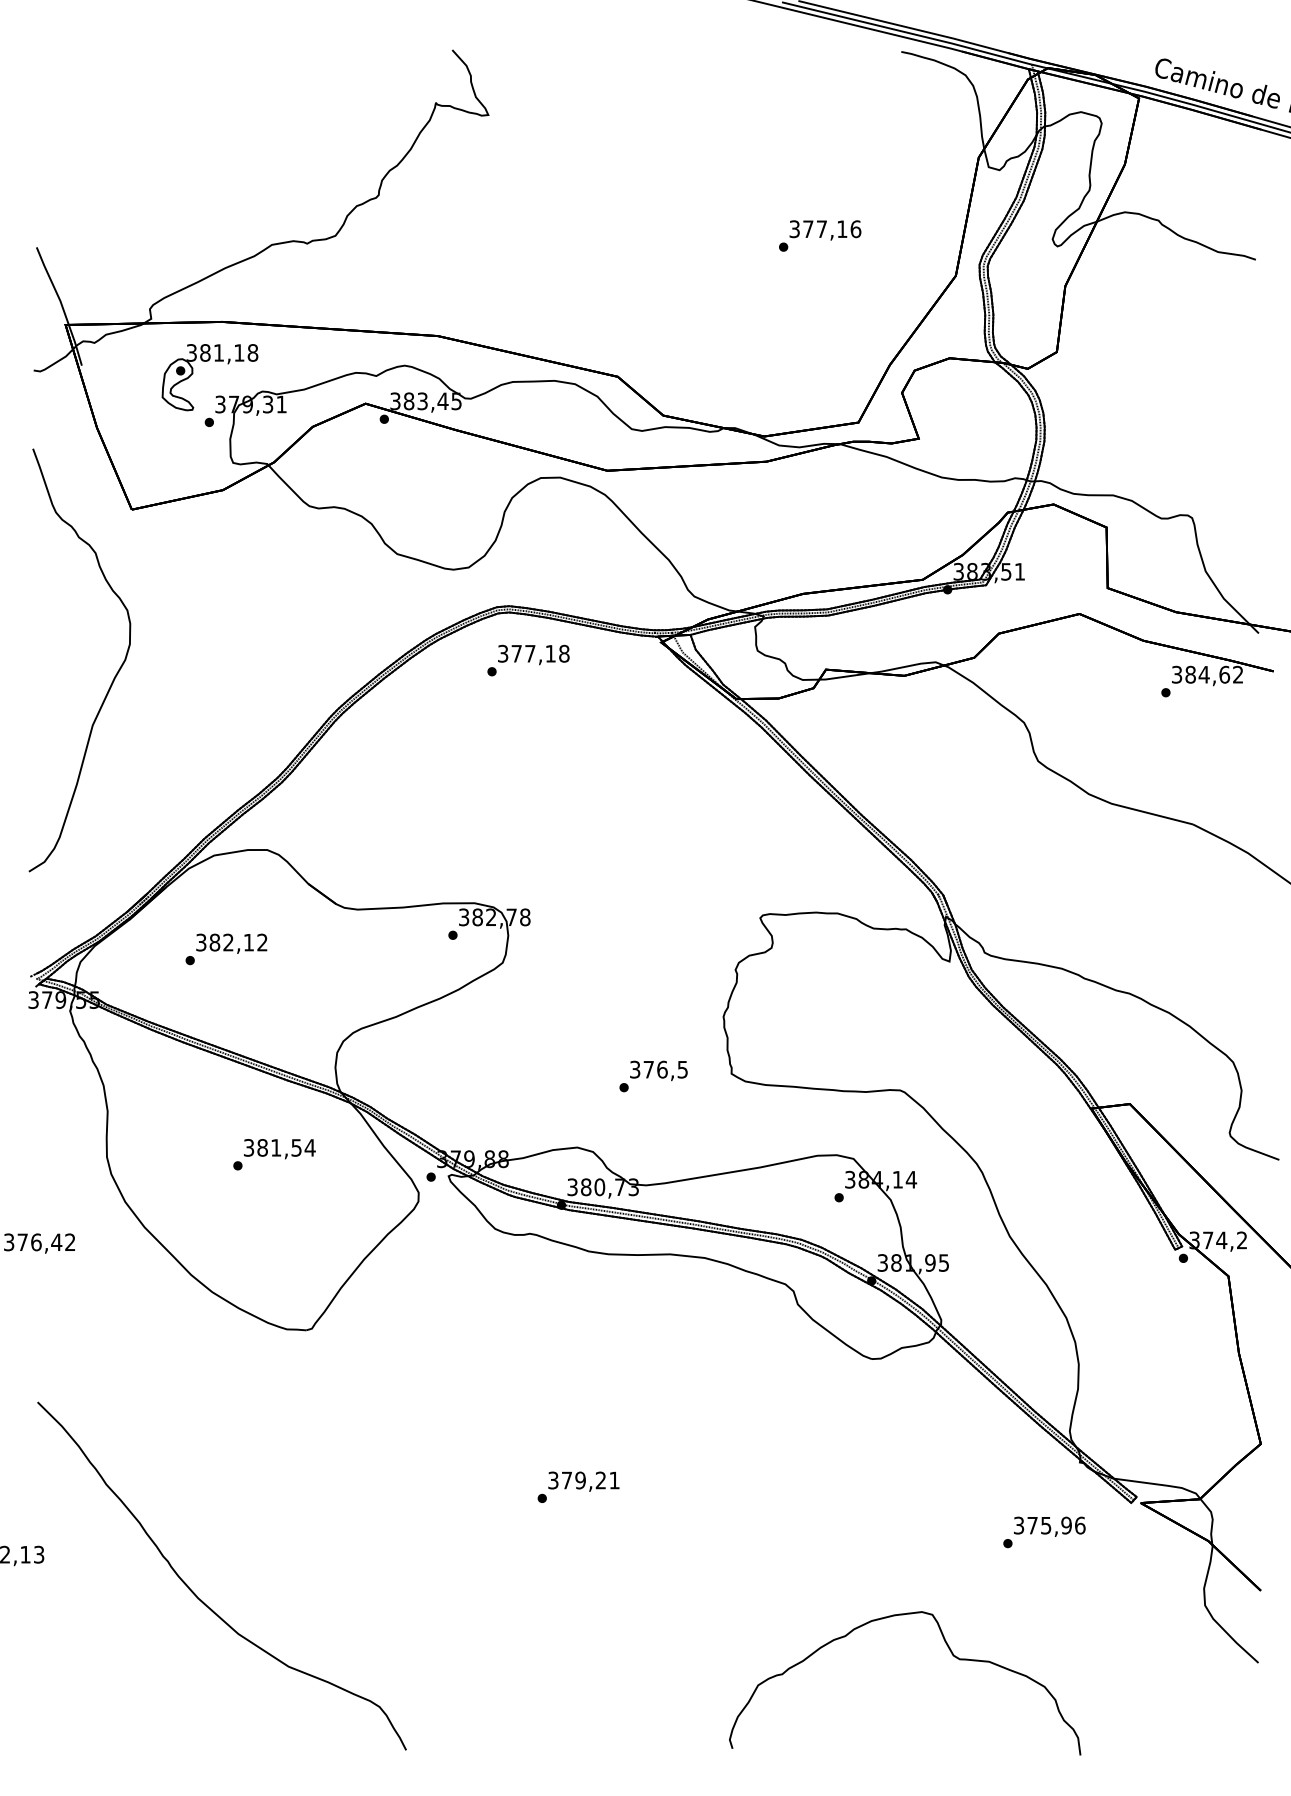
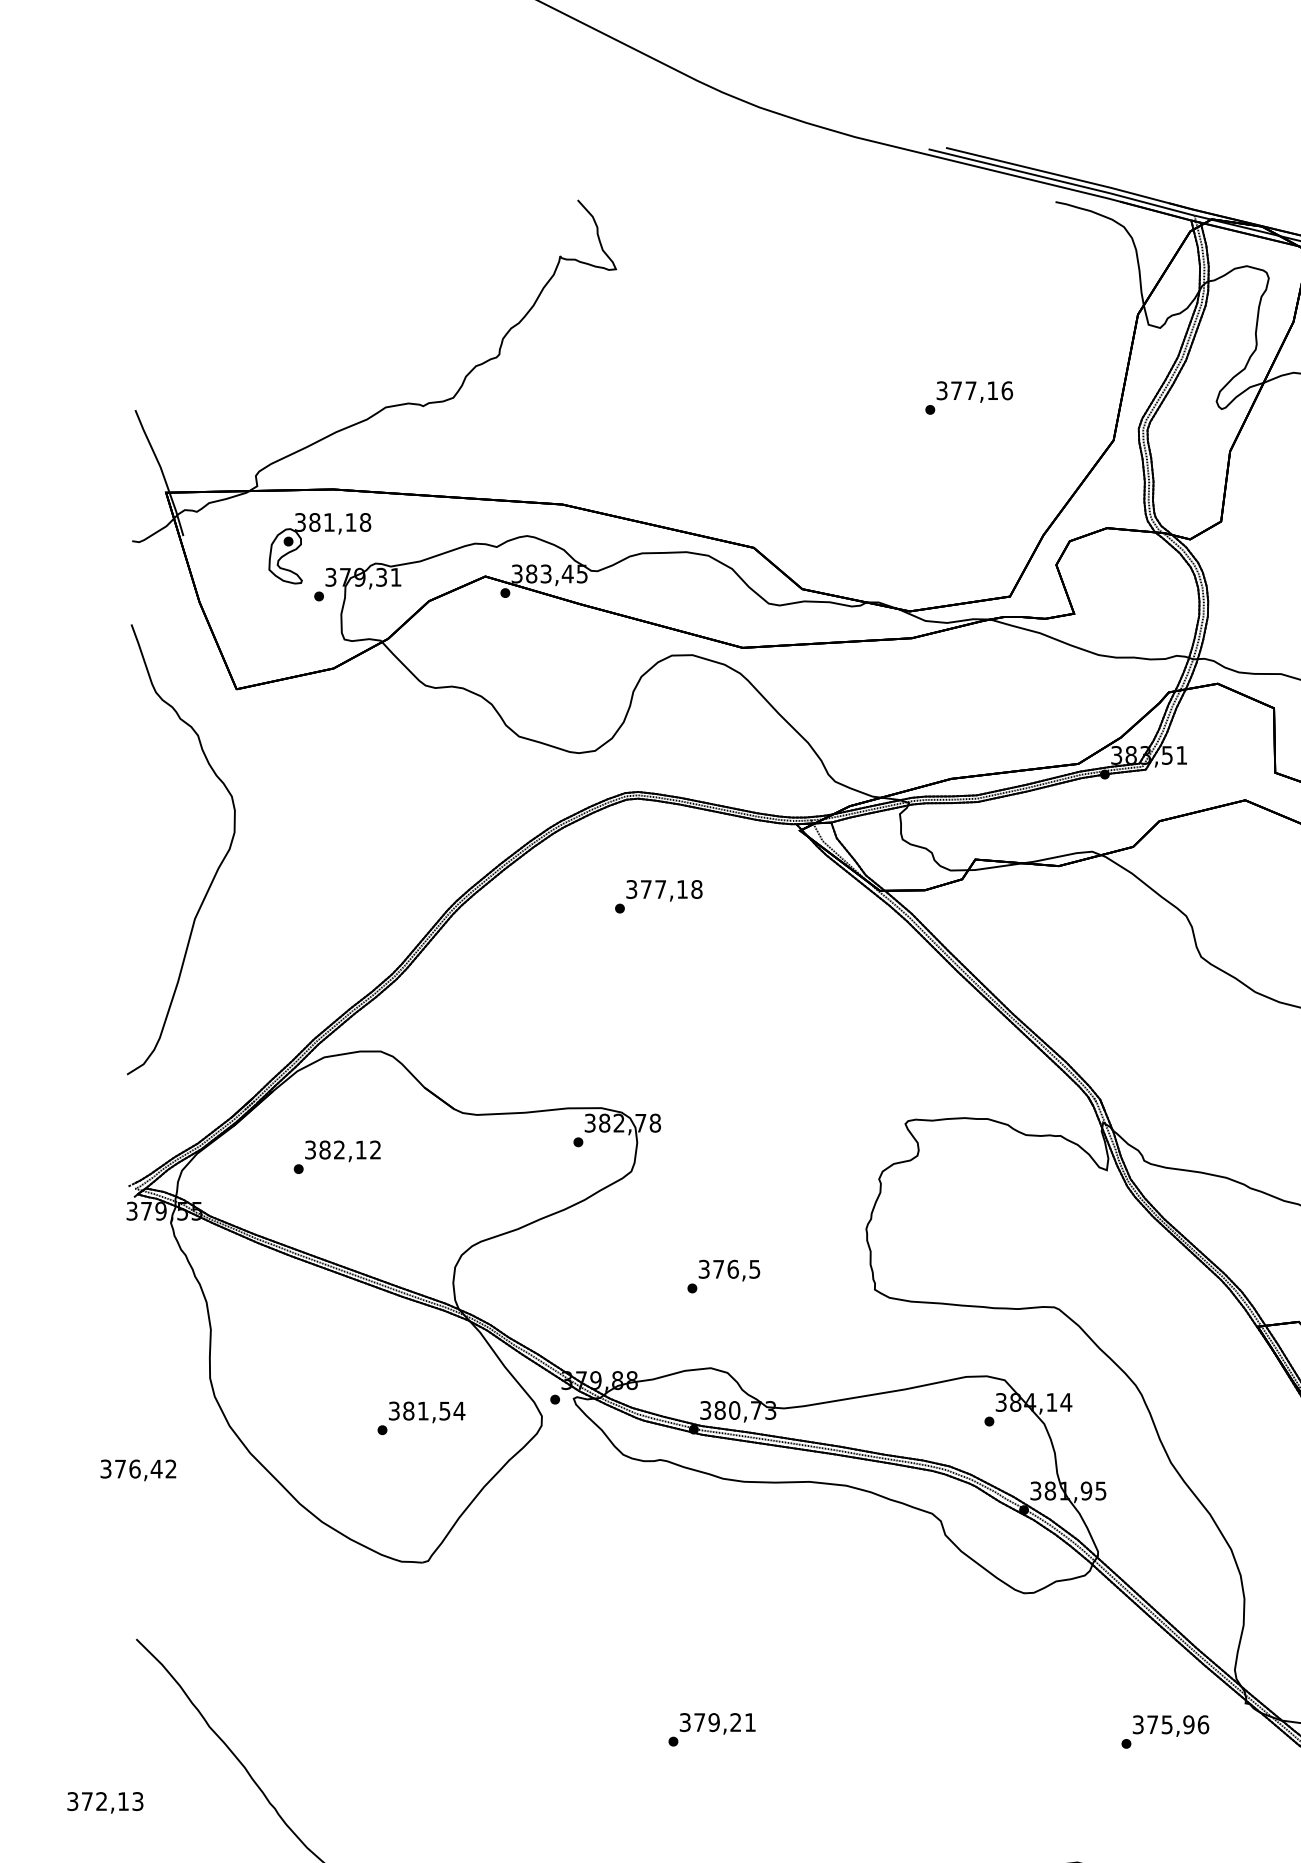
text: (528, 660) -> (658, 896), moved
text: (653, 1076) -> (723, 1276), moved
text: (274, 1154) -> (421, 1418), moved
text: (1044, 1532) -> (1165, 1732), moved

